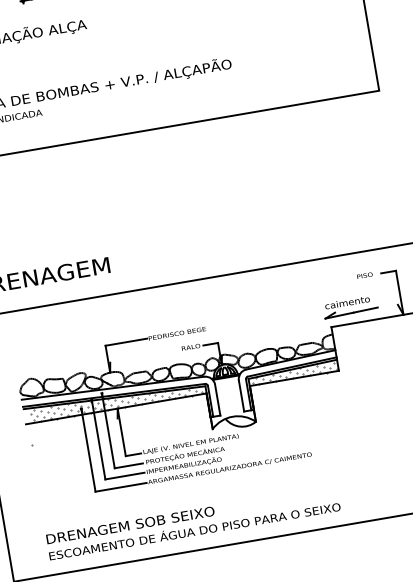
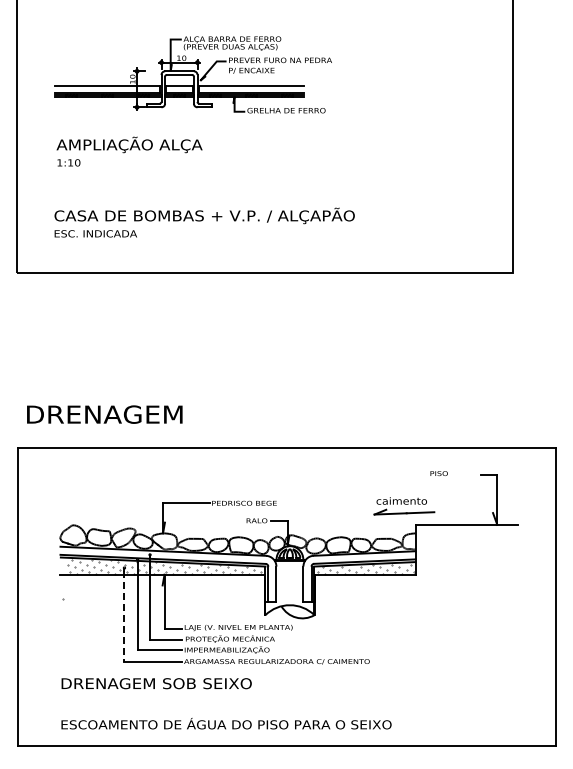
text: (364, 275) -> (438, 473), moved
part: (350, 307) -> (404, 506), moved
line: (88, 451) -> (124, 616), solid -> dashed
text: (130, 525) -> (156, 683), moved

